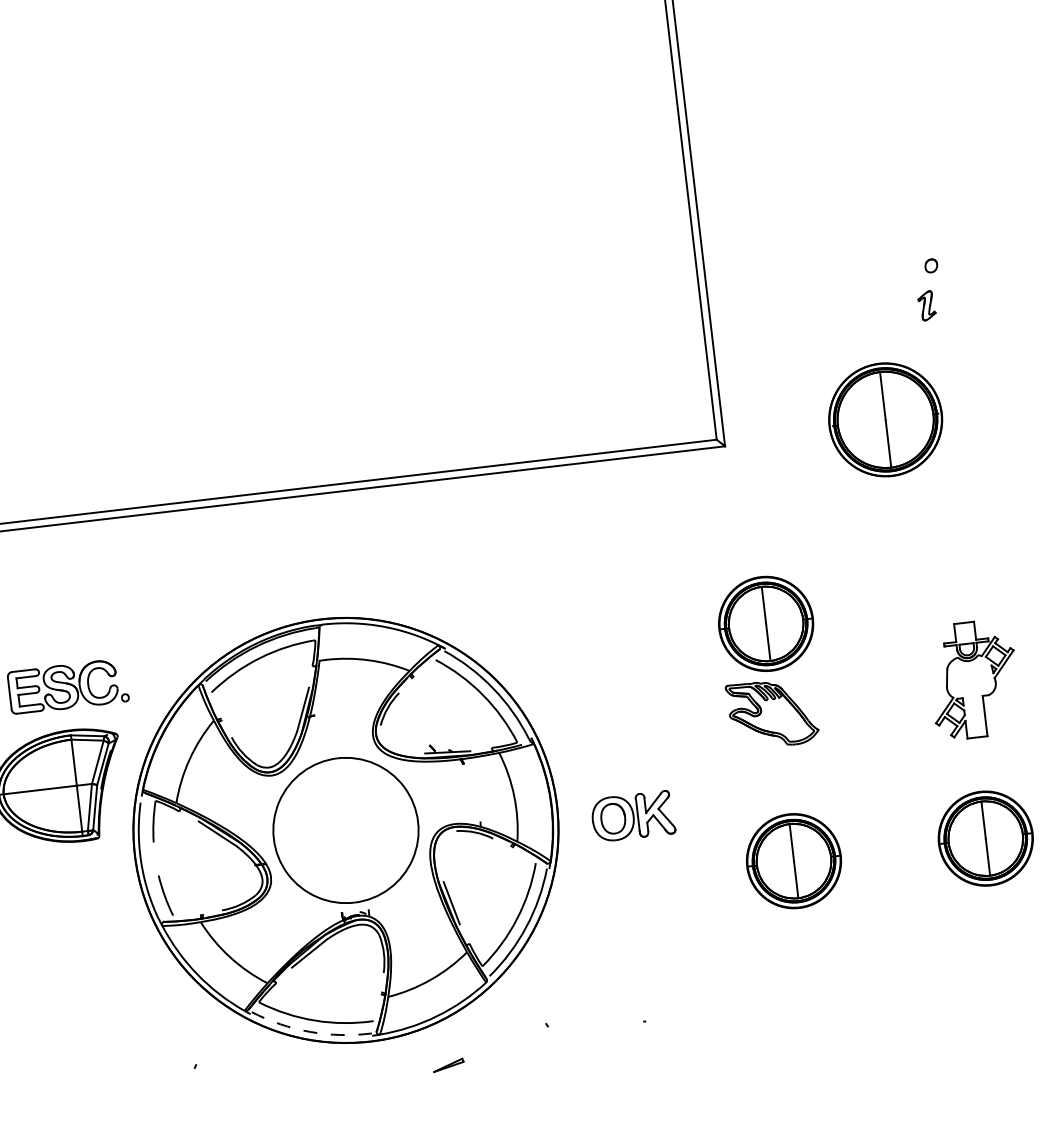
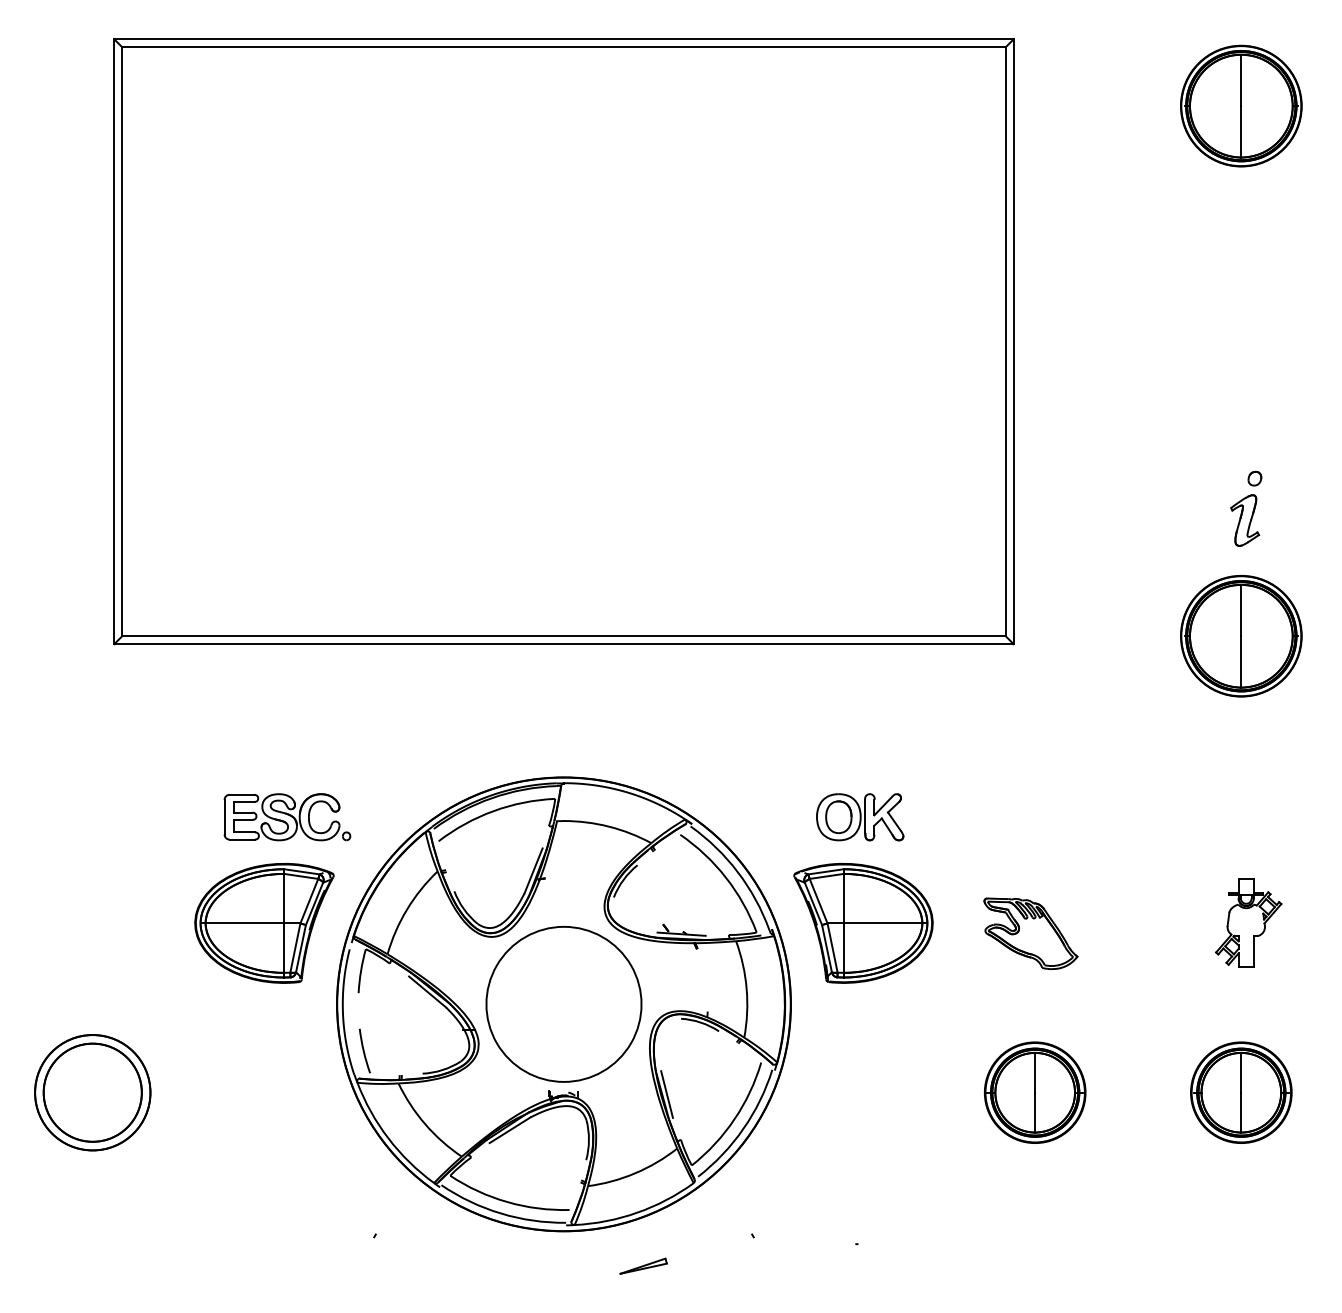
part: (927, 305) -> (1245, 520), size x1.67
part: (885, 420) -> (1241, 636), moved
part: (766, 623) -> (1035, 837), removed
part: (973, 679) -> (1248, 922), size x0.71
part: (615, 722) -> (863, 923), added
part: (633, 816) -> (860, 817), moved
arc: (309, 1031) -> (500, 1213), dashed -> solid
part: (448, 1064) -> (643, 1265), size x1.43

